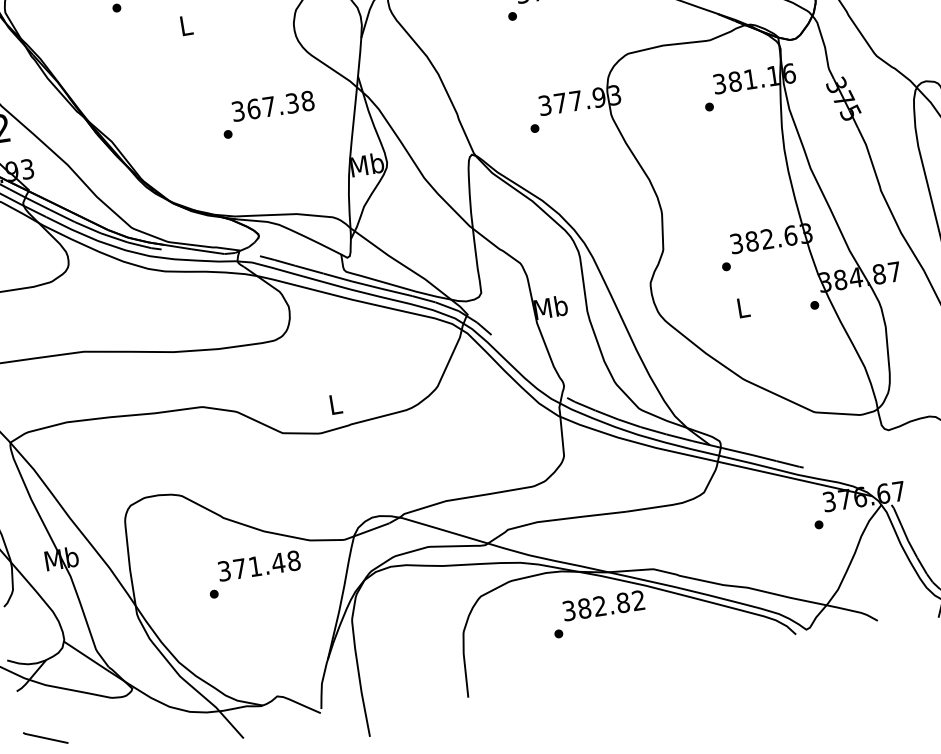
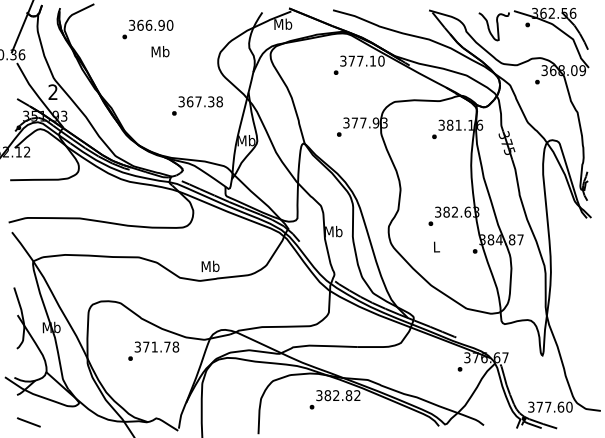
text: (186, 25) -> (160, 51), L -> Mb
text: (335, 404) -> (210, 266), L -> Mb
text: (278, 562) -> (167, 346), 371.48 -> 371.78

